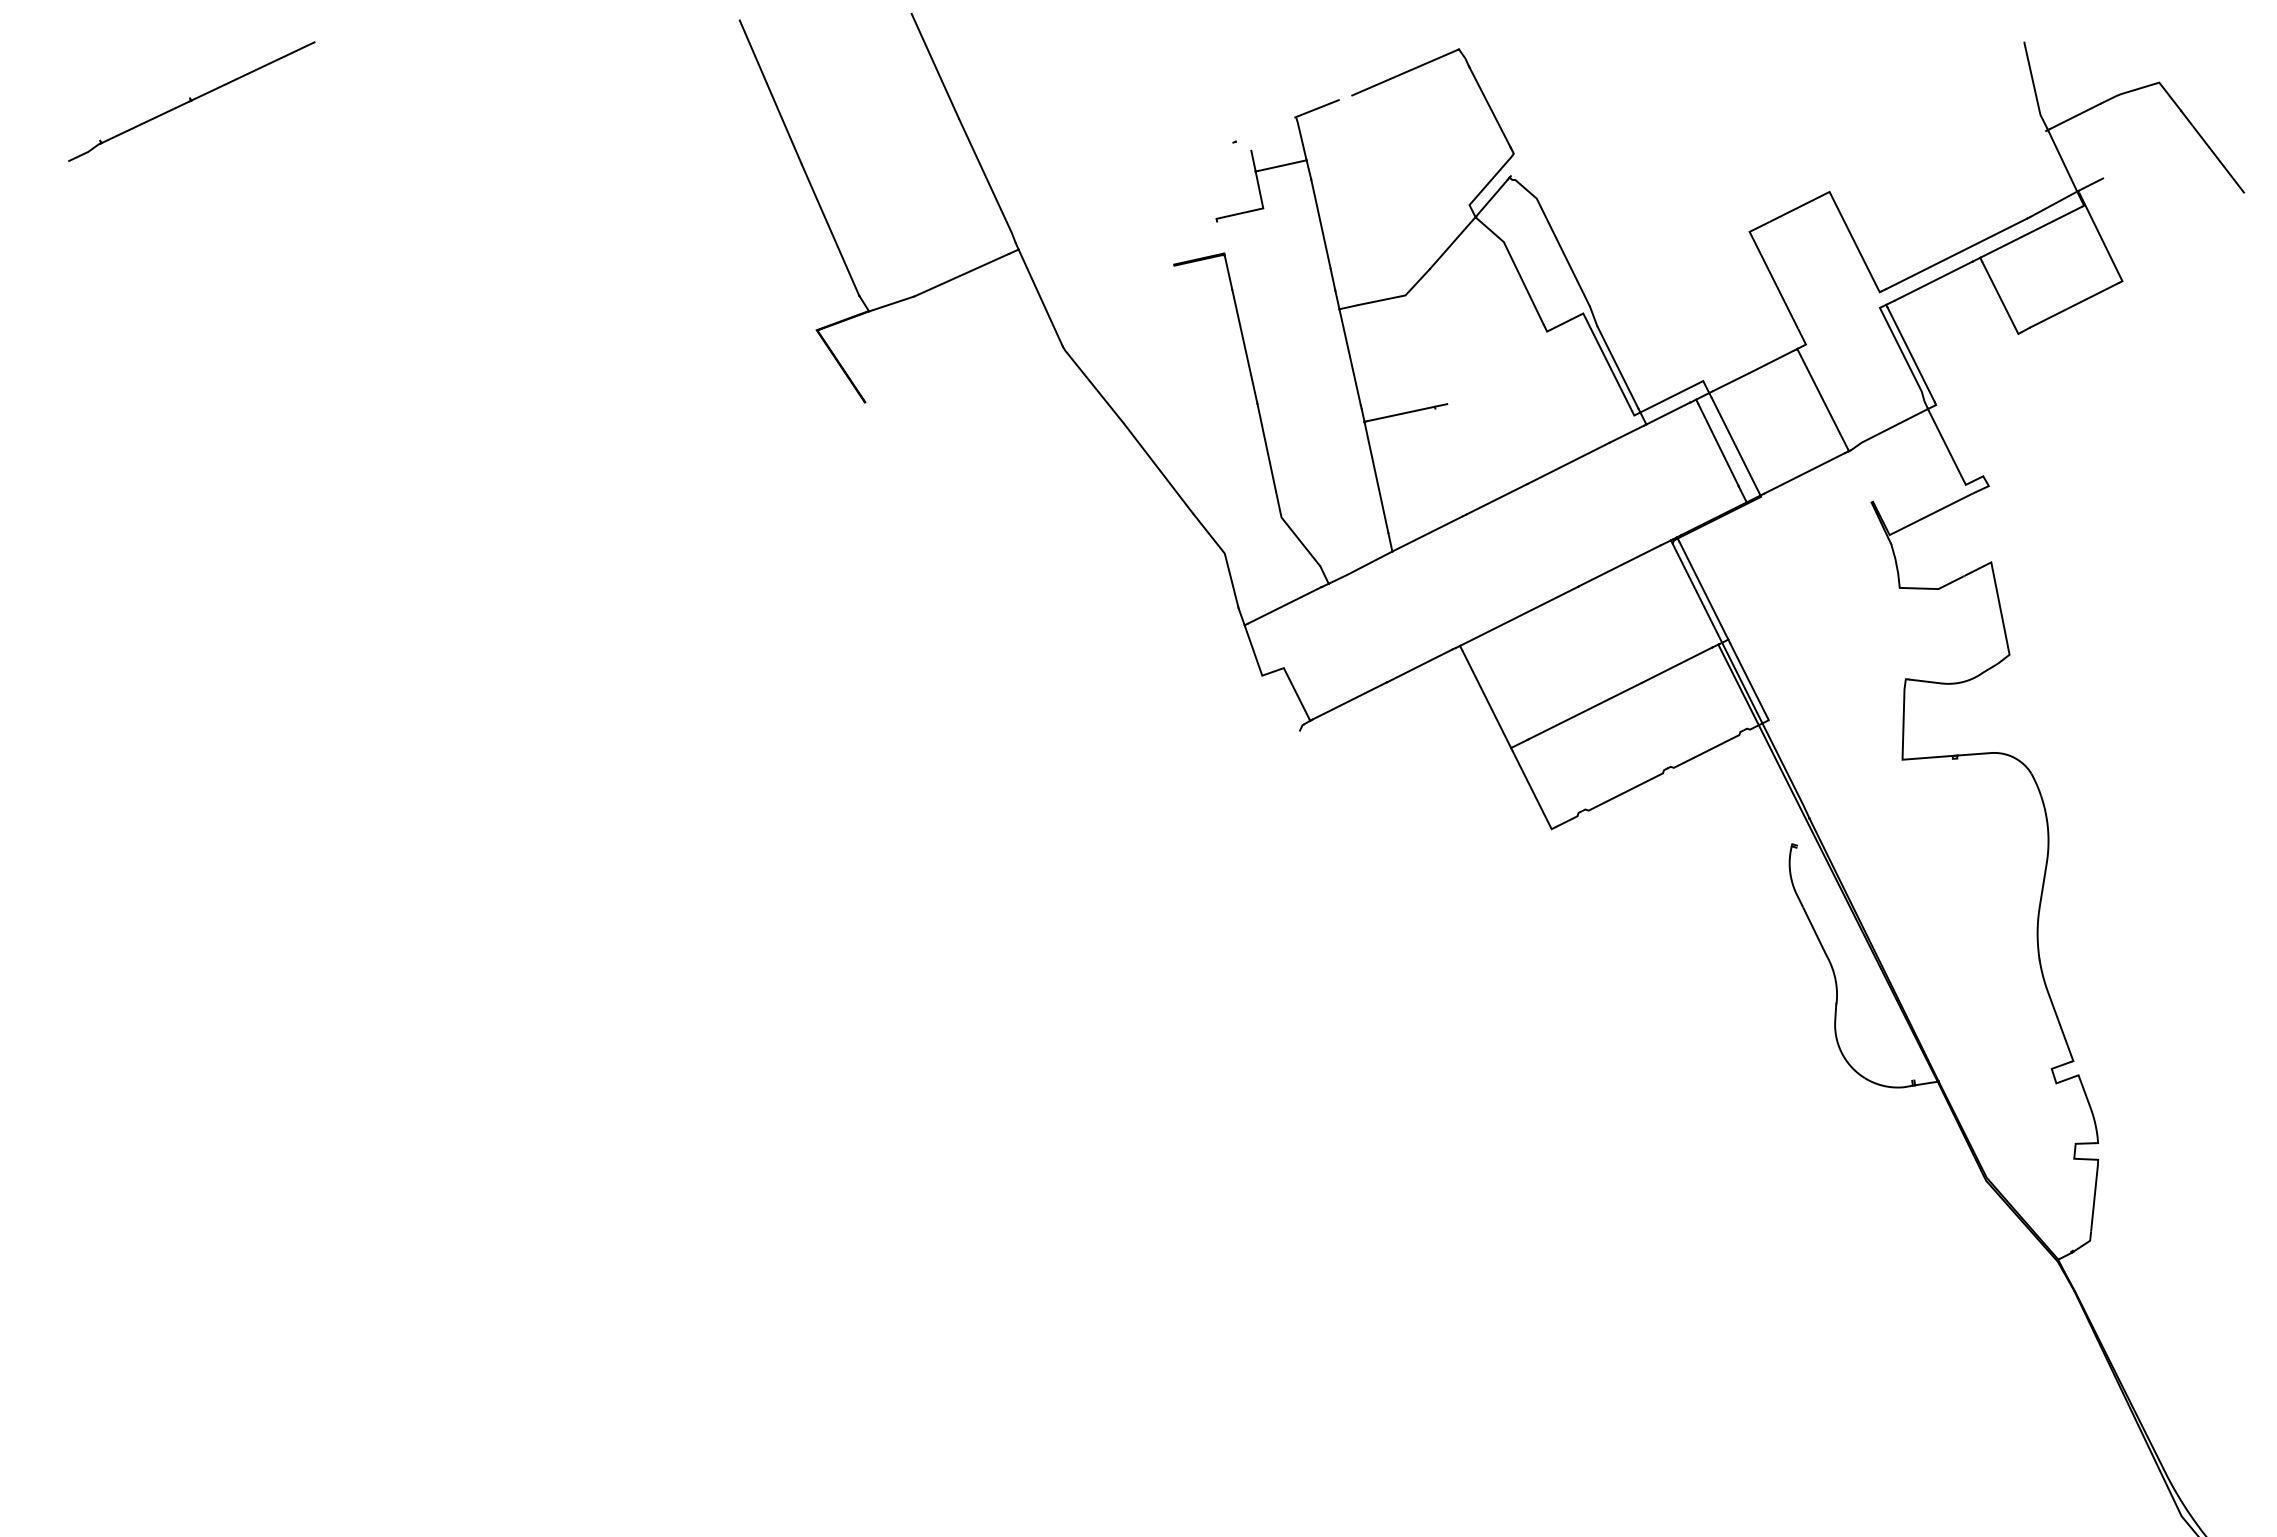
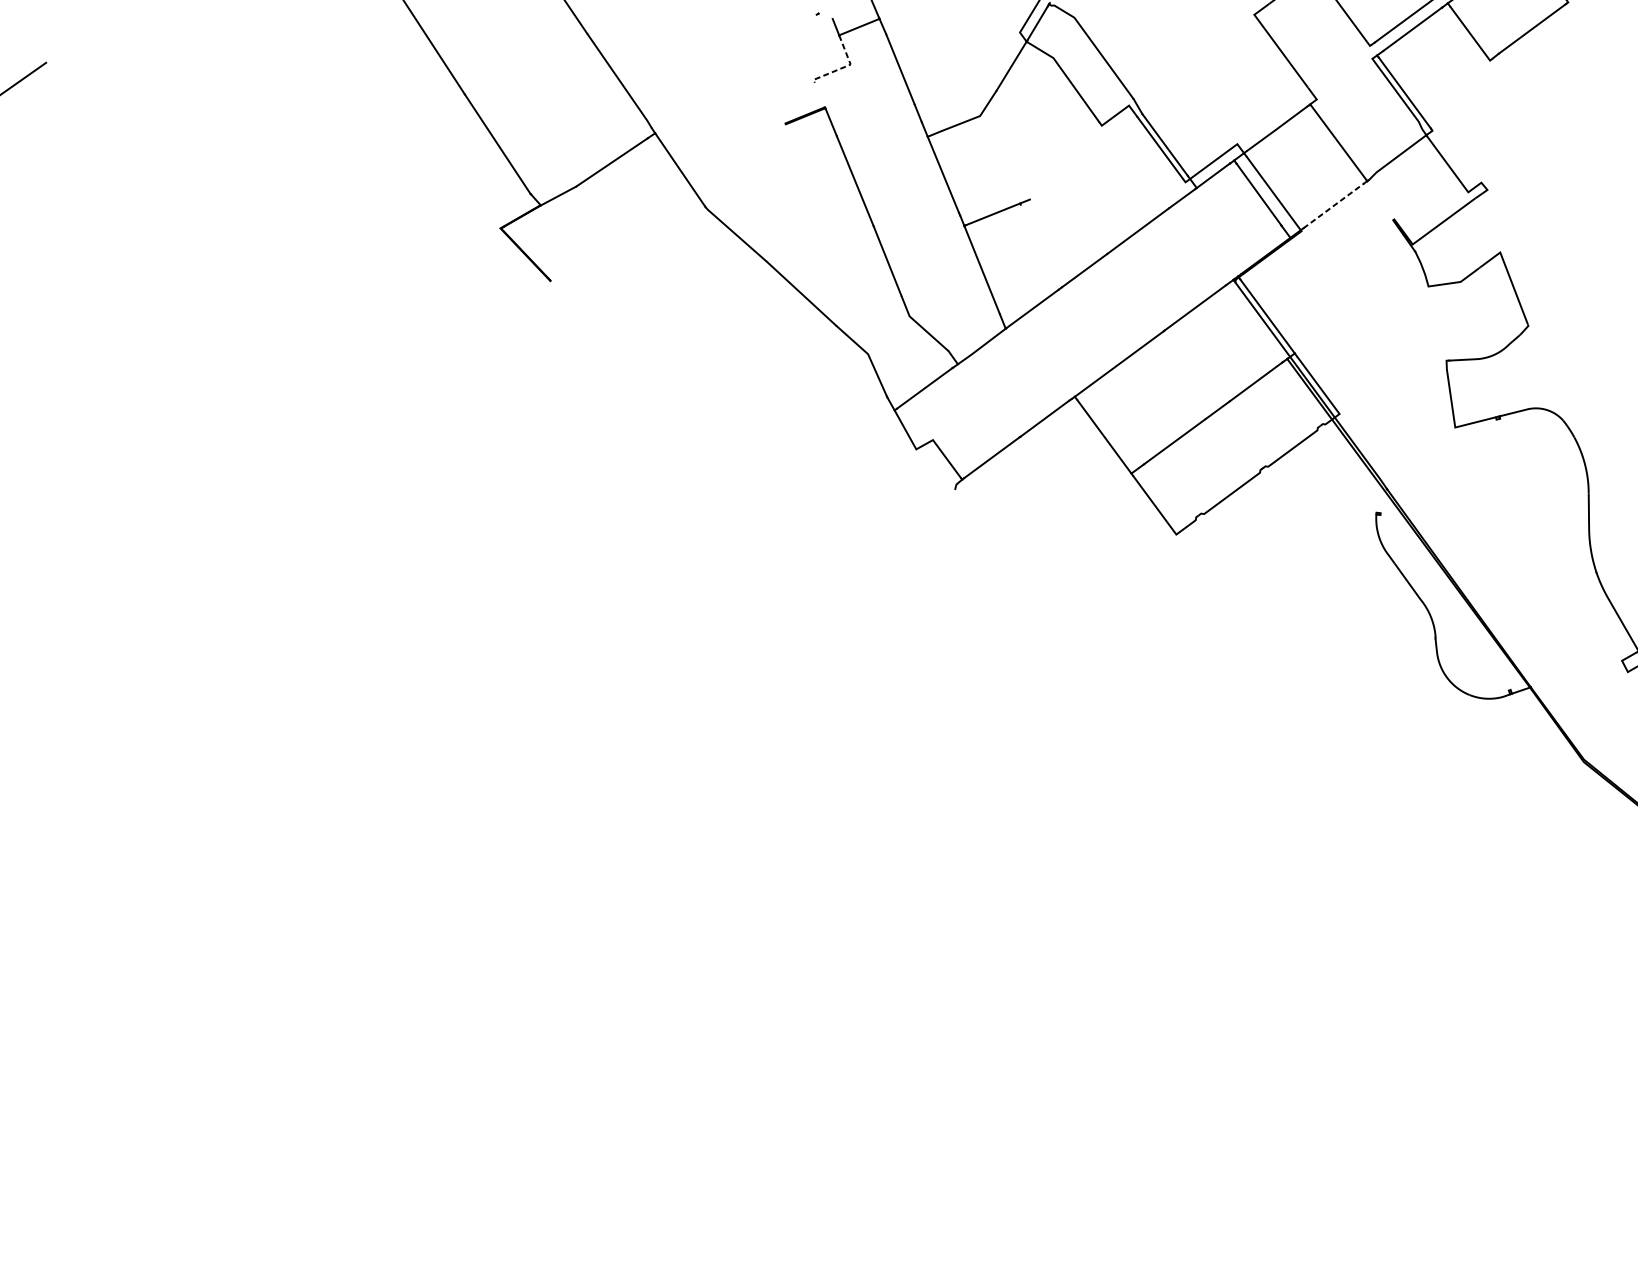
line: (1256, 209) -> (845, 66), solid -> dashed
line: (1804, 473) -> (1333, 205), solid -> dashed

